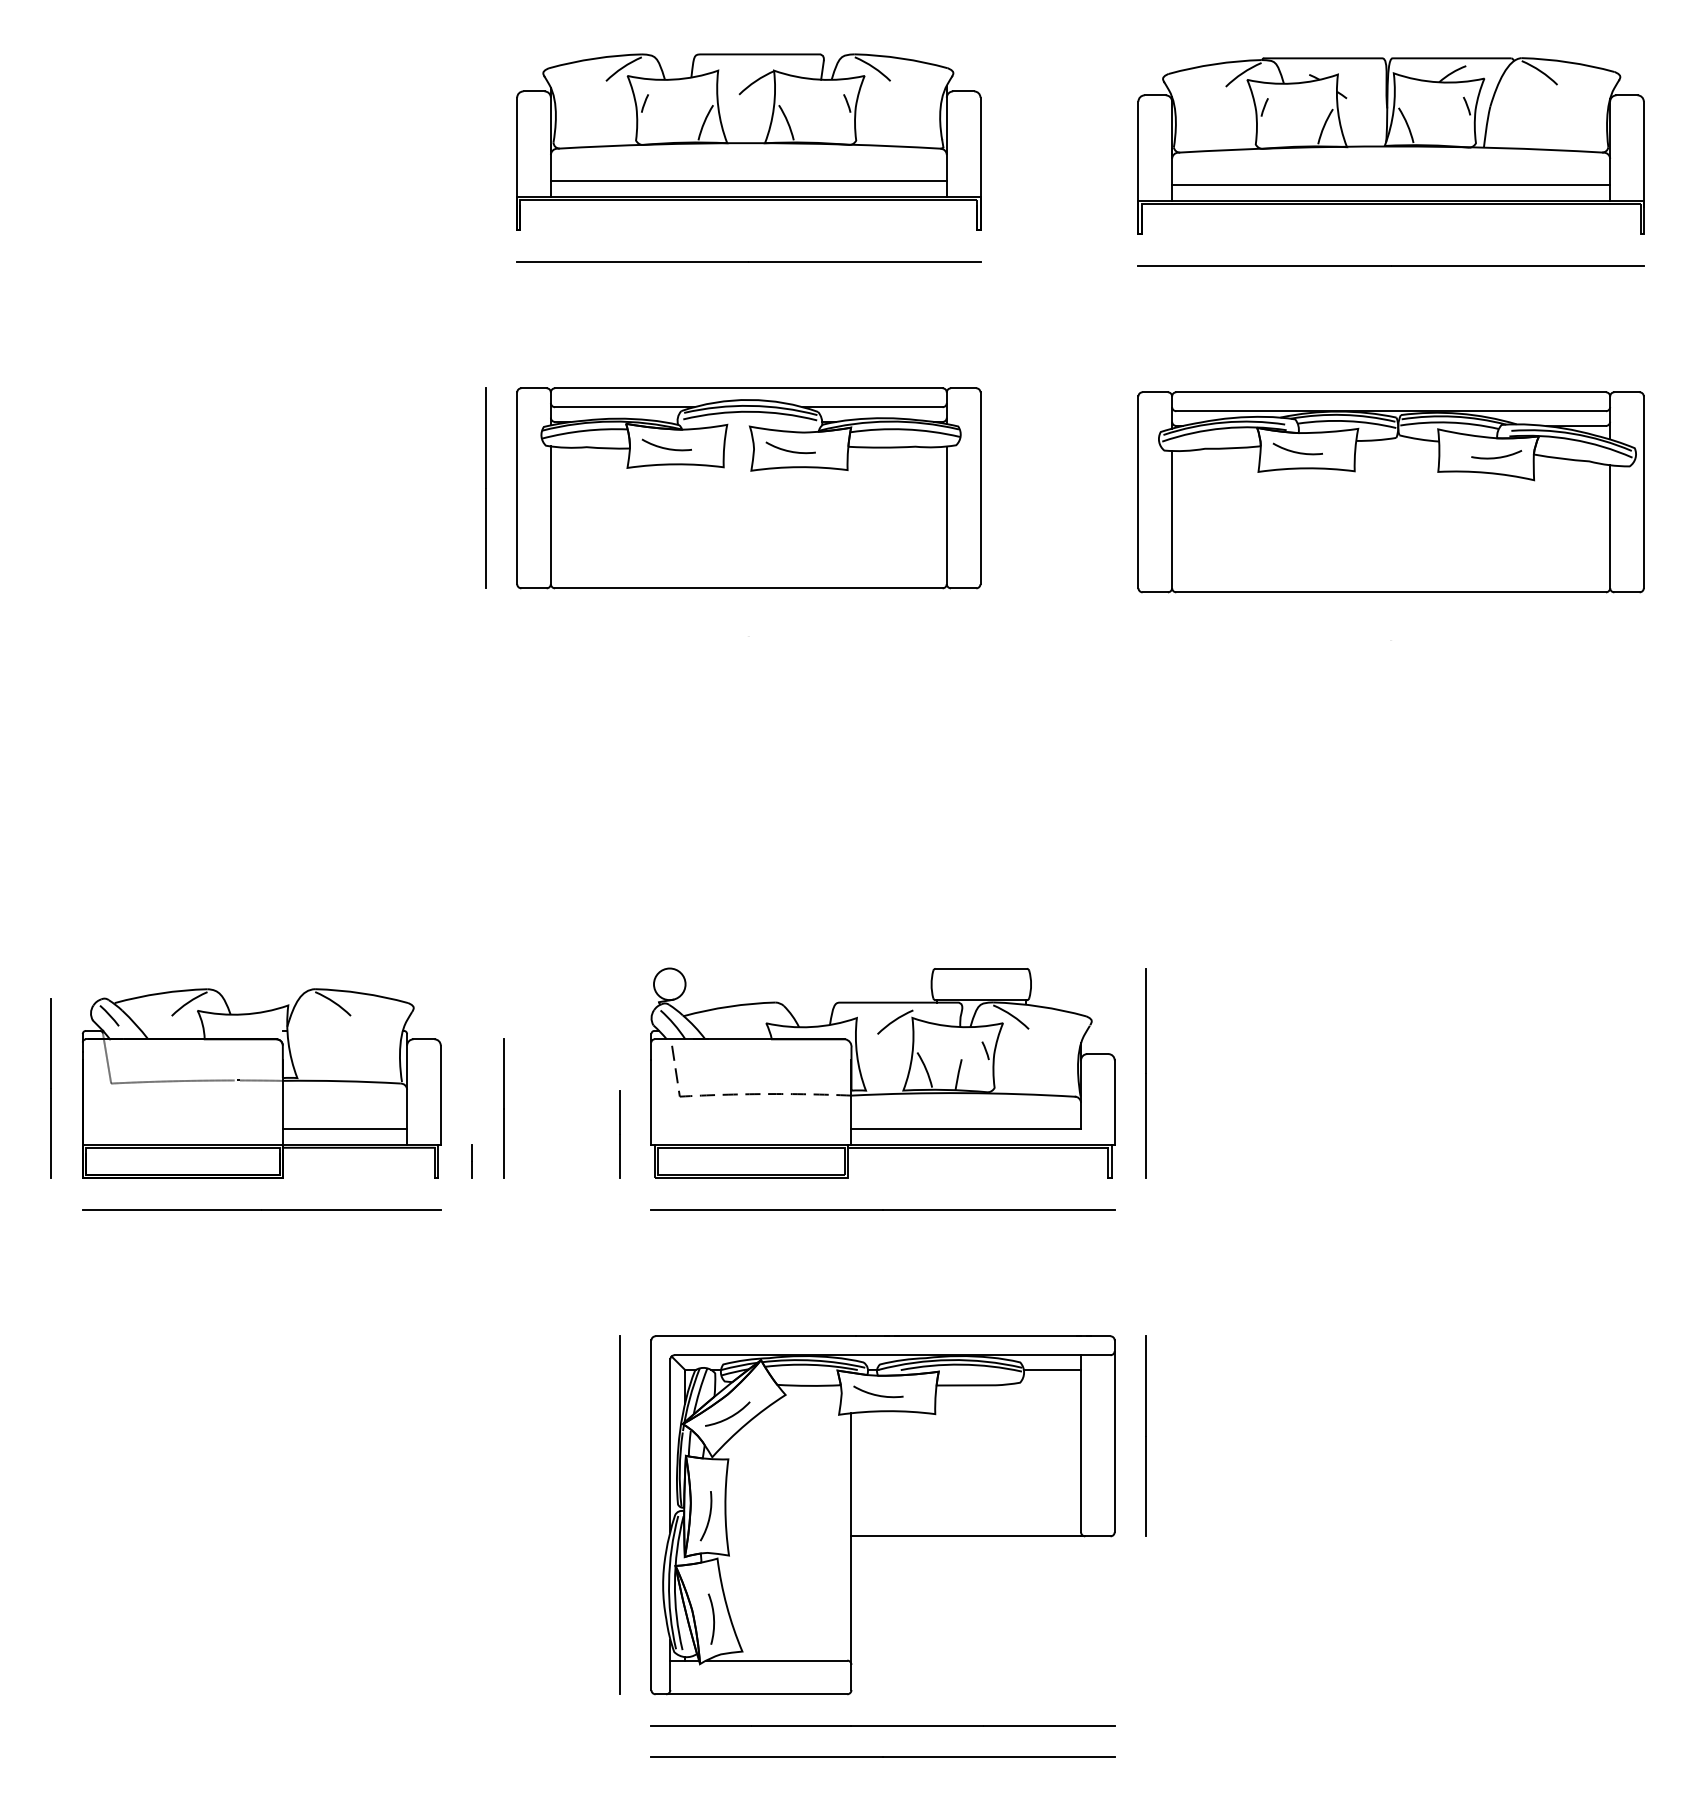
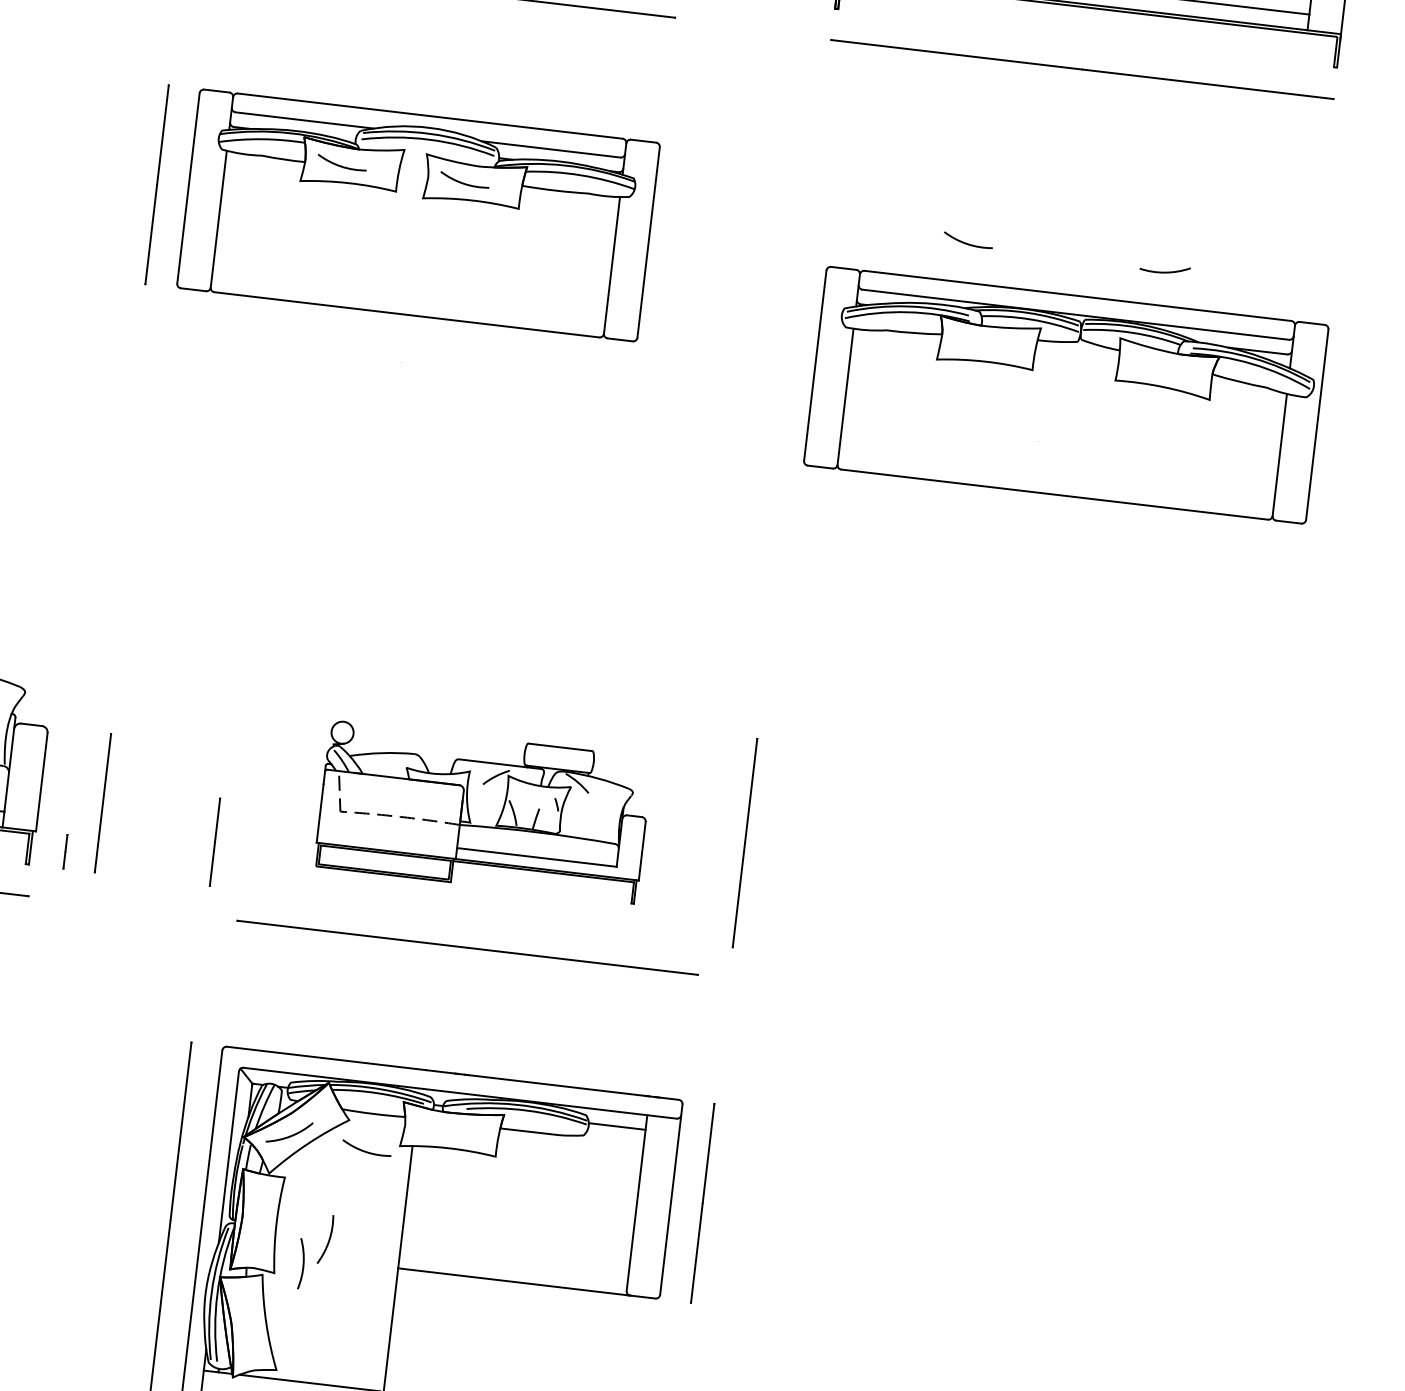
part: (1390, 492) -> (1065, 395), moved
part: (882, 1072) -> (483, 811), size x0.7
arc: (878, 1394) -> (366, 1151), moved
arc: (708, 1516) -> (328, 1240), moved
arc: (713, 1618) -> (303, 1263), moved

